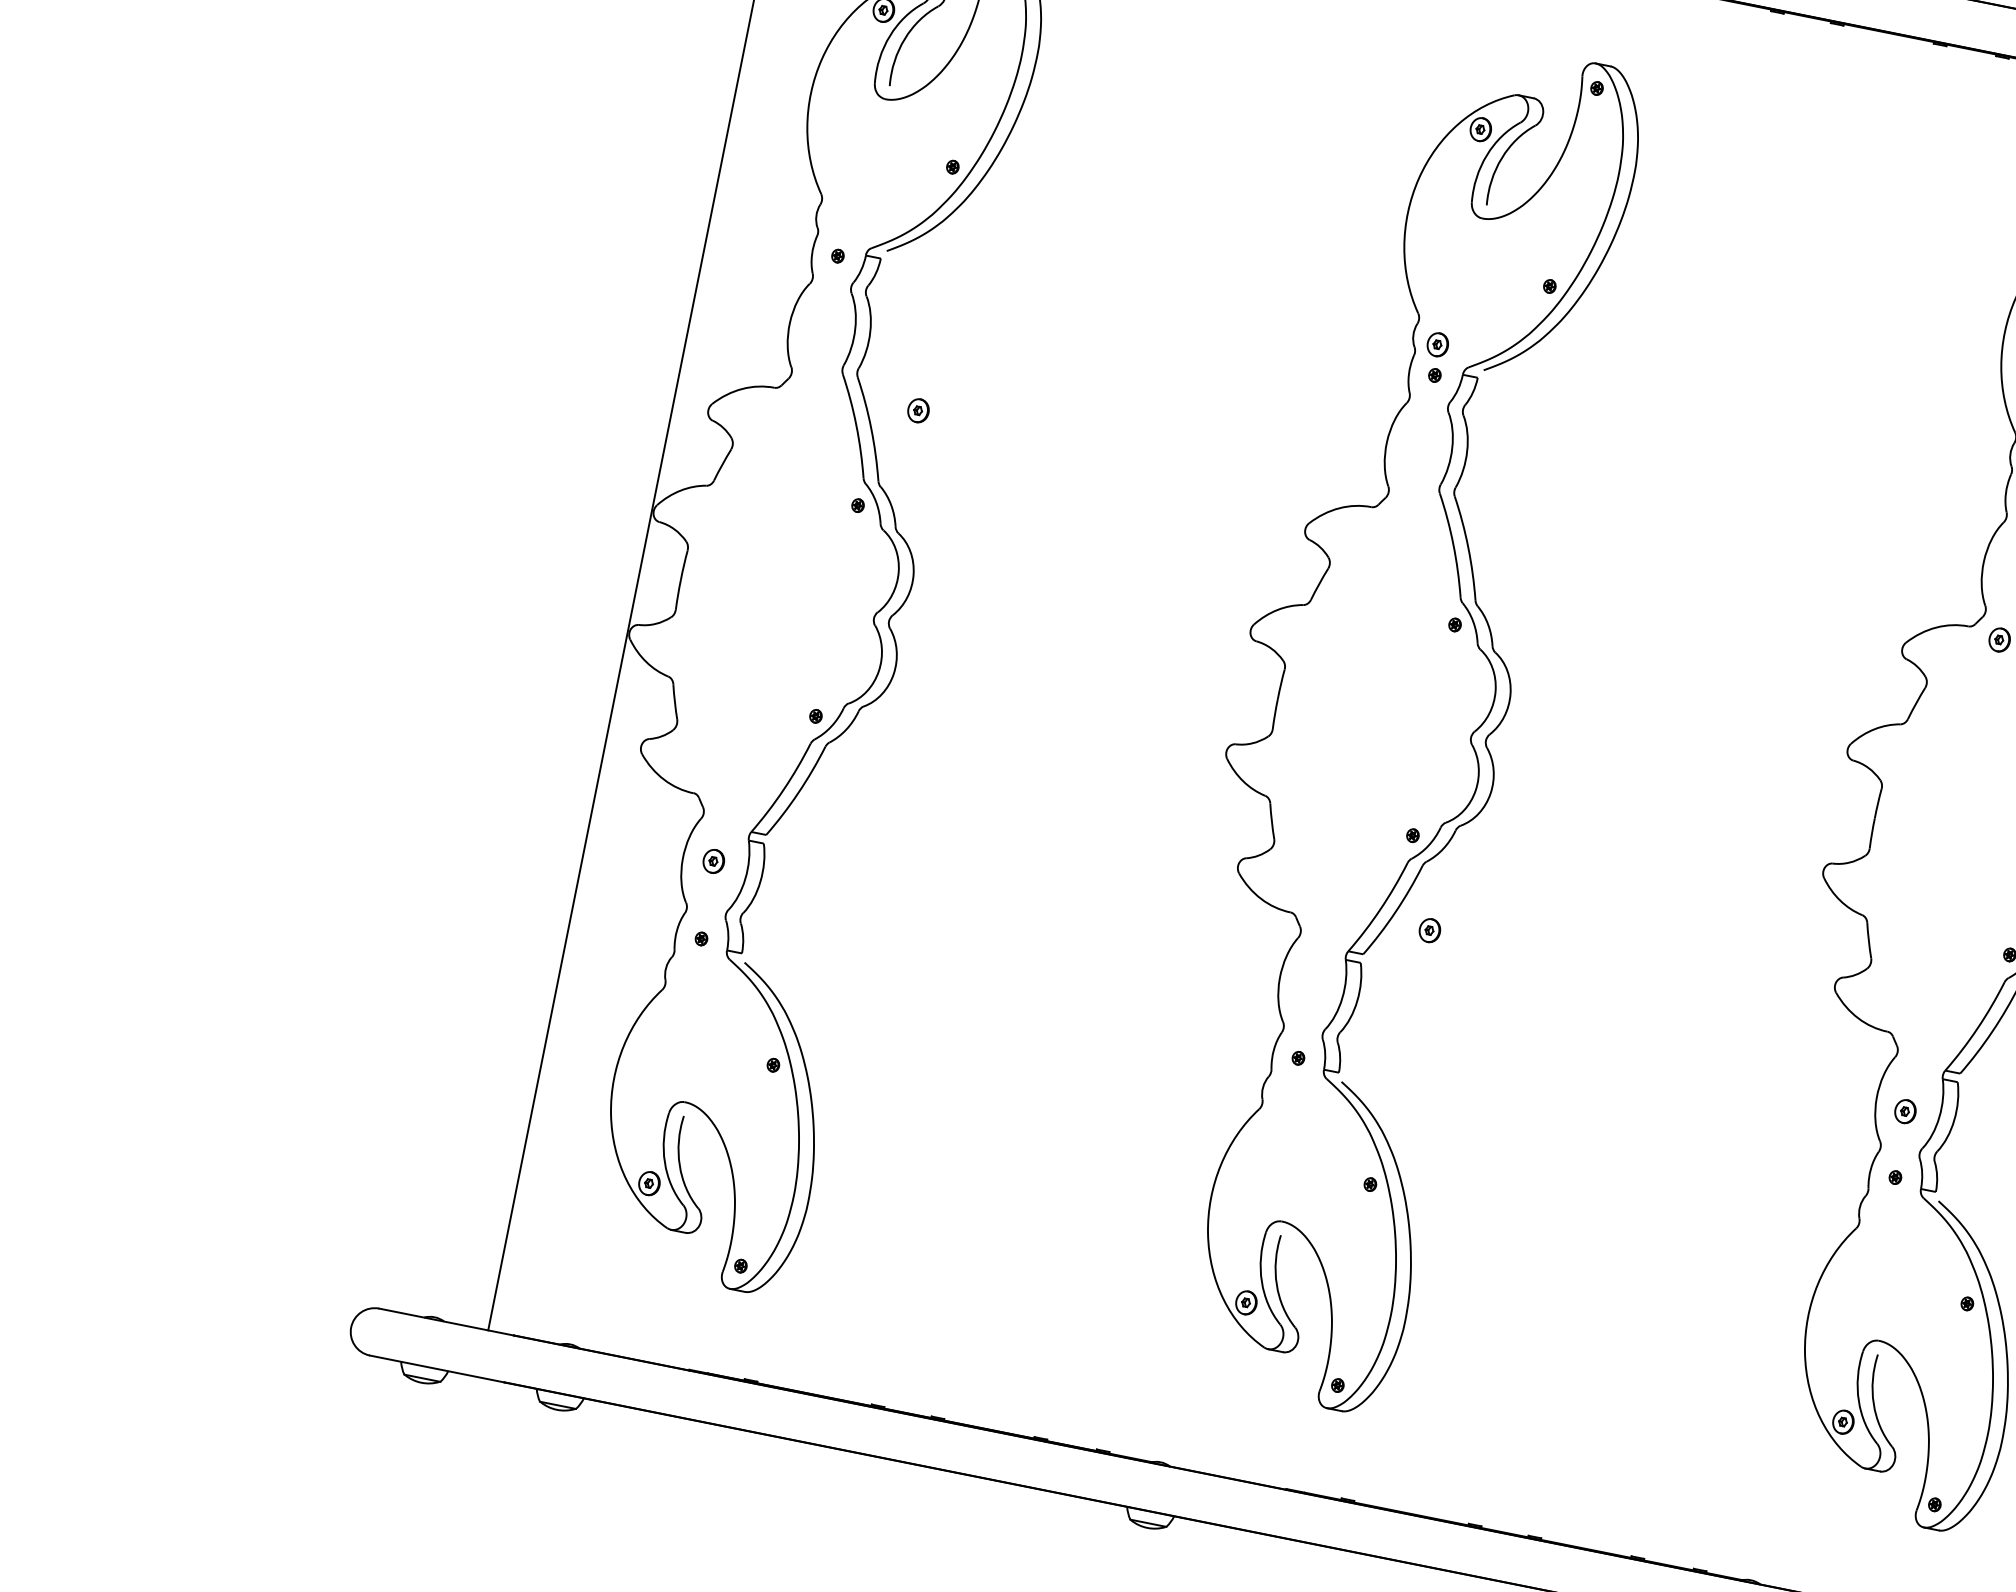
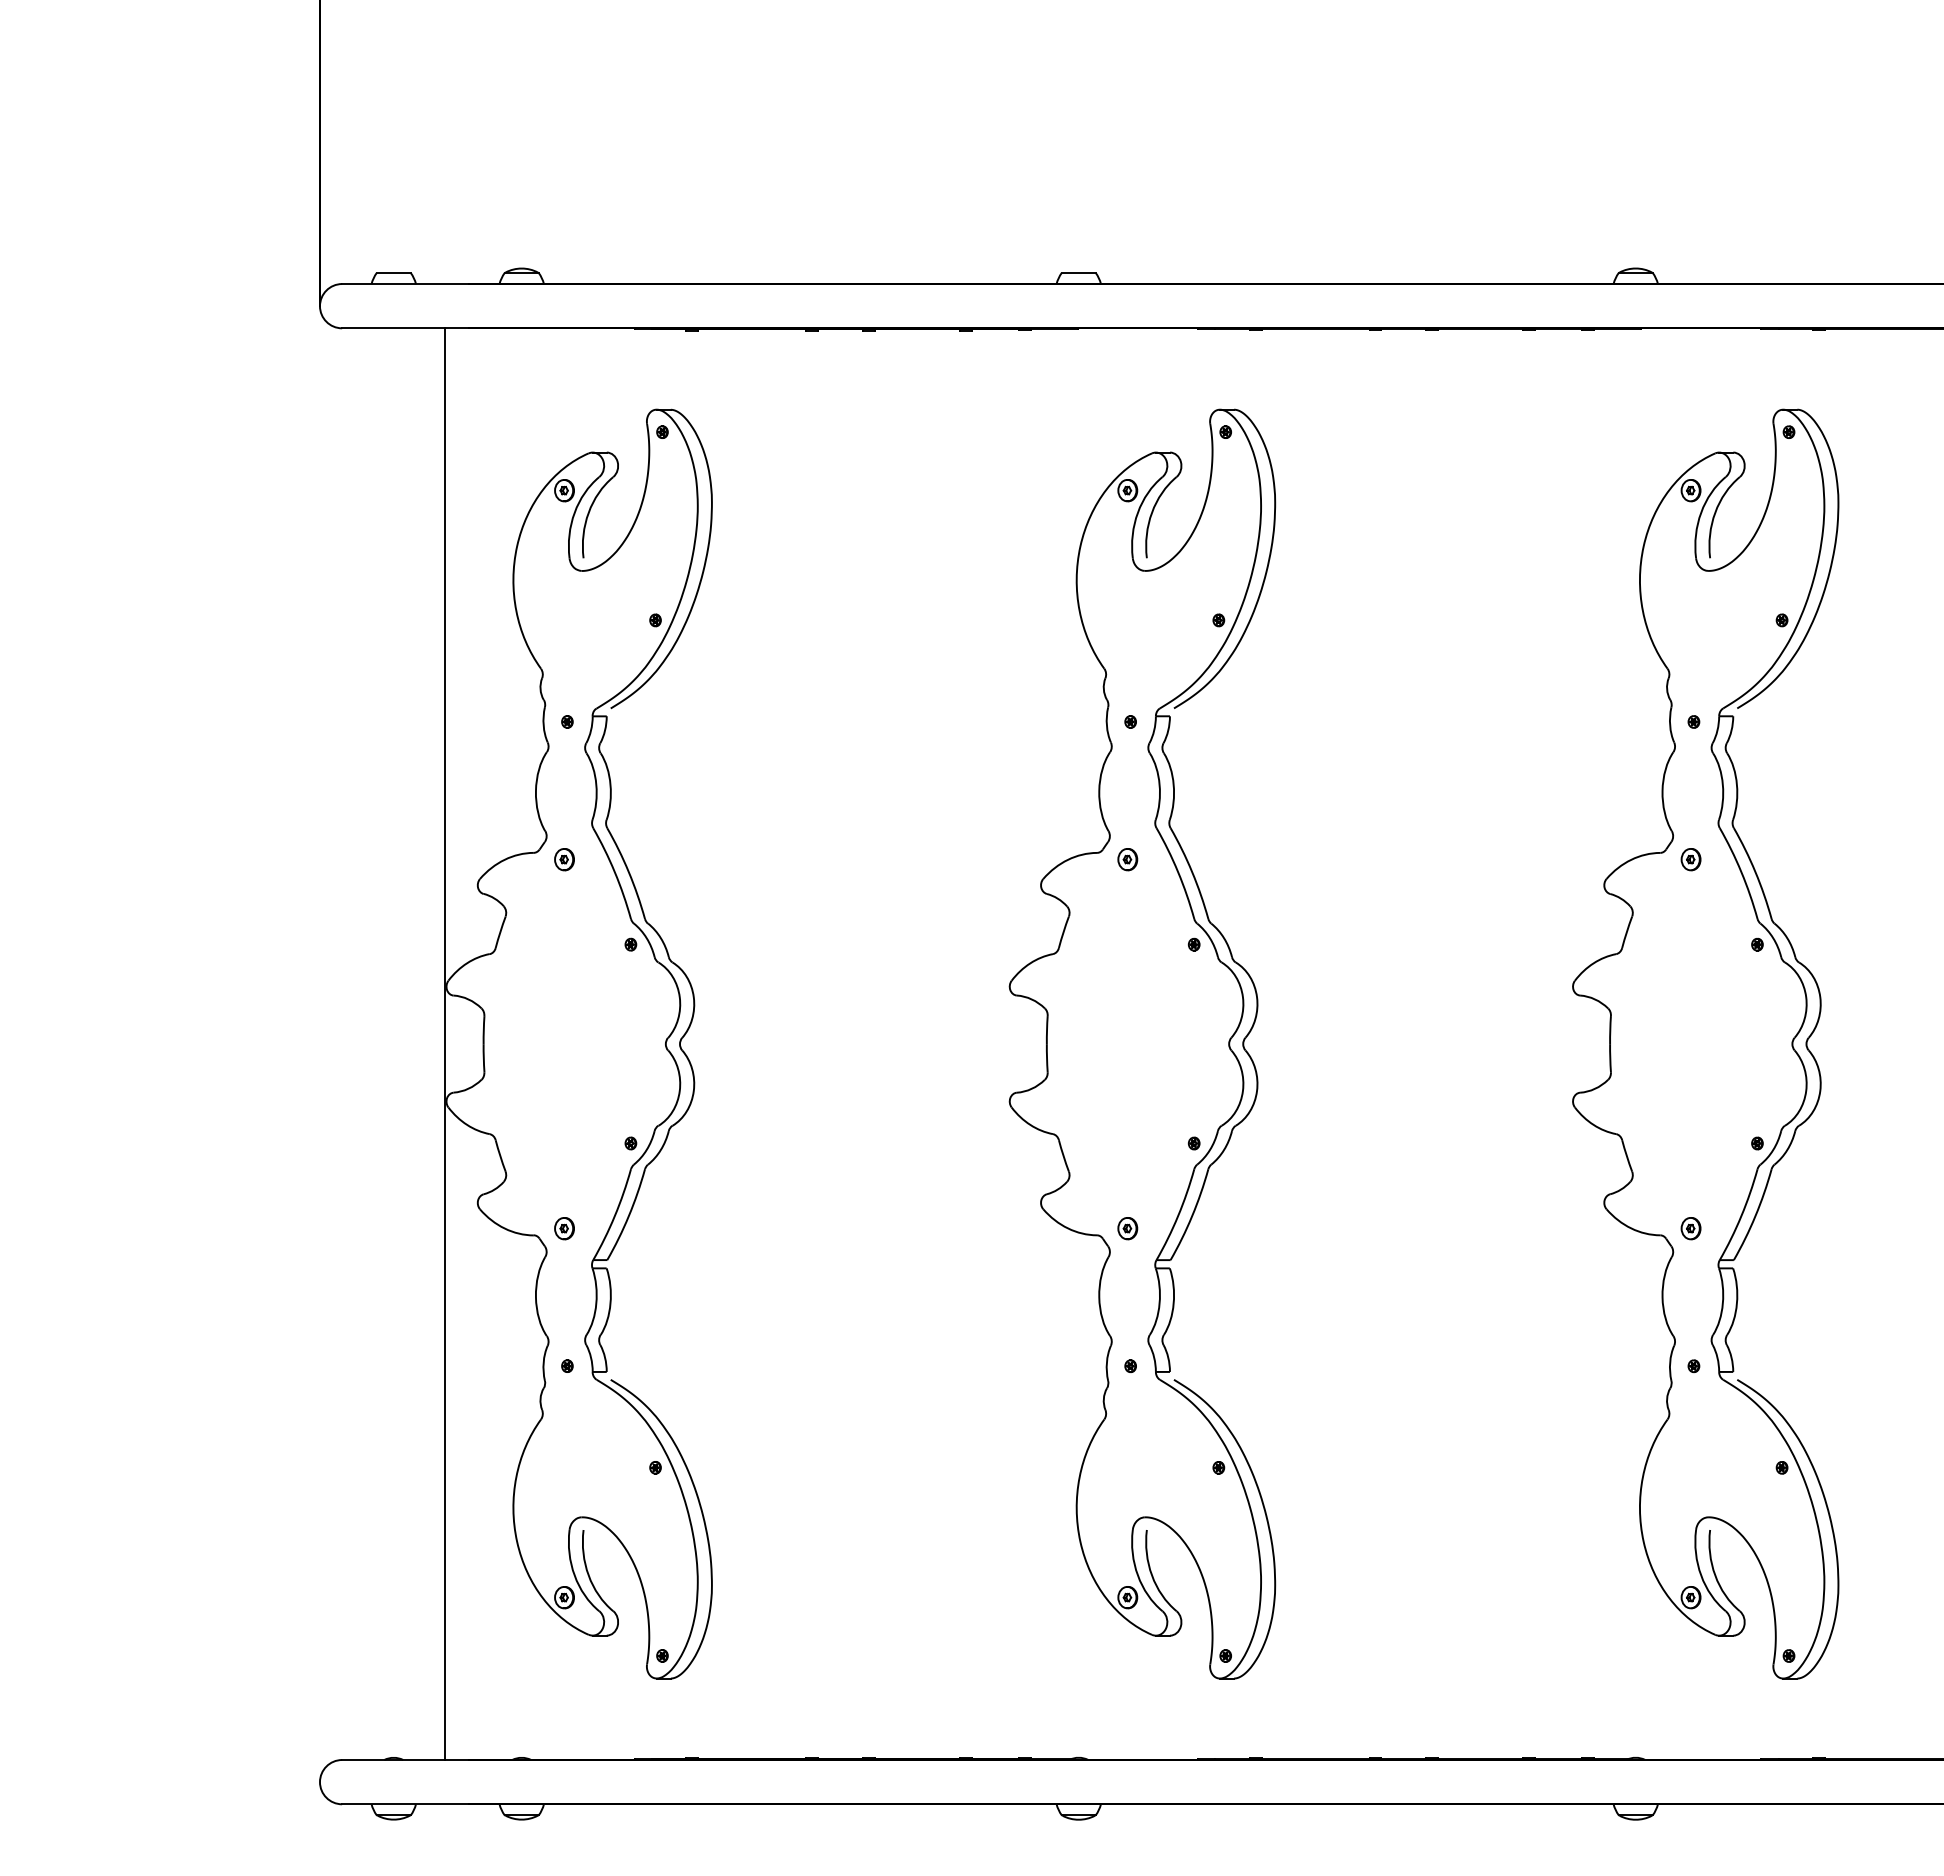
part: (1437, 344) -> (1127, 859), moved
part: (918, 410) -> (564, 859), moved
part: (713, 861) -> (564, 1228), moved
part: (1429, 930) -> (1127, 1228), moved
part: (1904, 1111) -> (1690, 1228), moved

